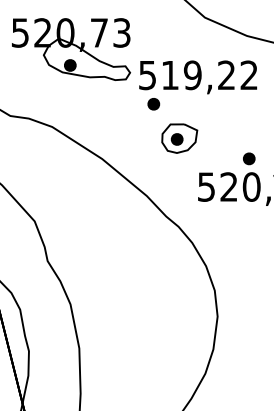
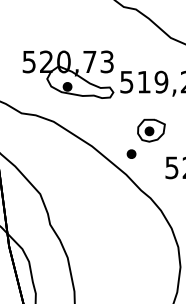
part: (71, 49) -> (68, 74), moved
part: (153, 104) -> (131, 154), moved

